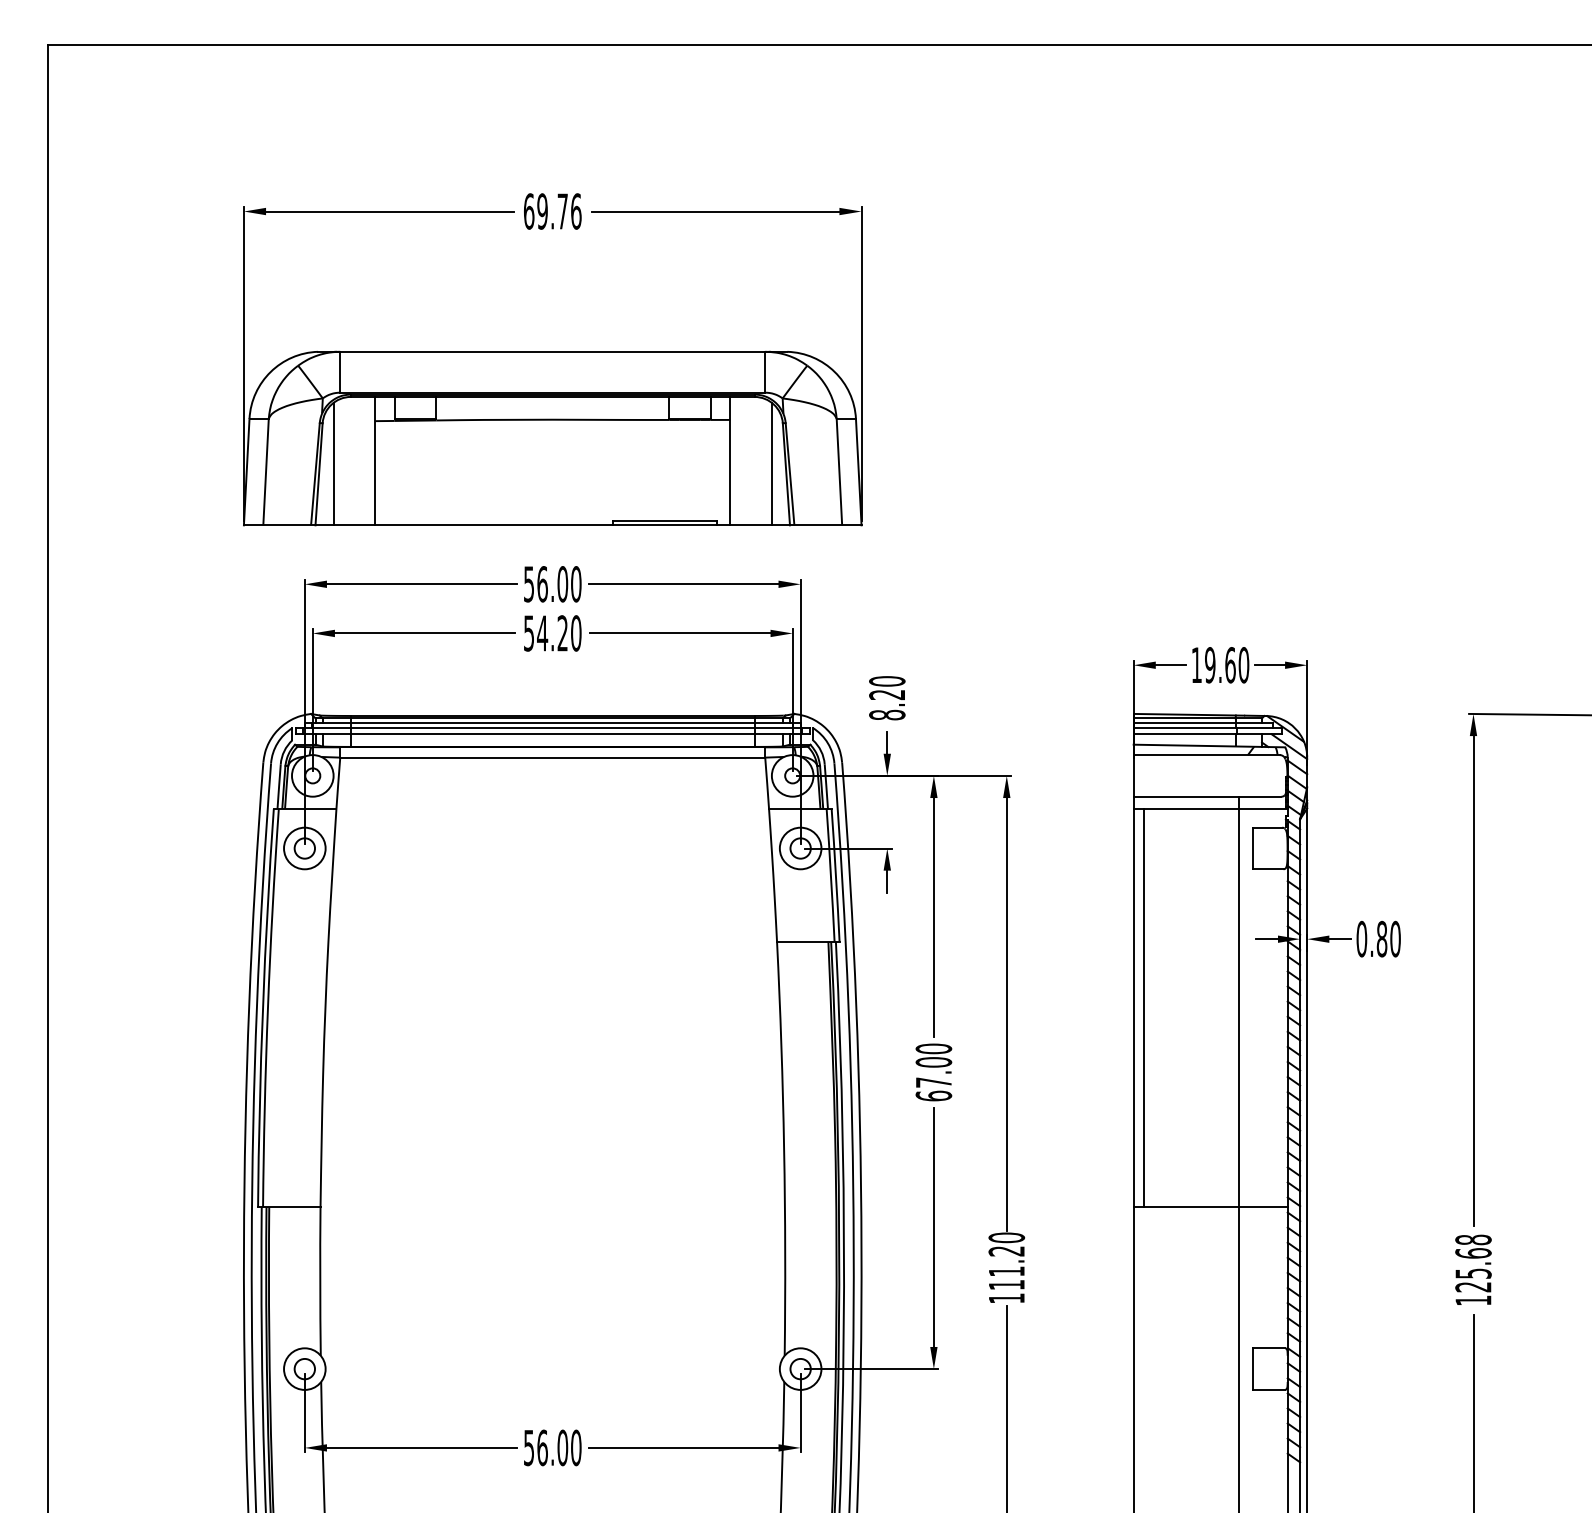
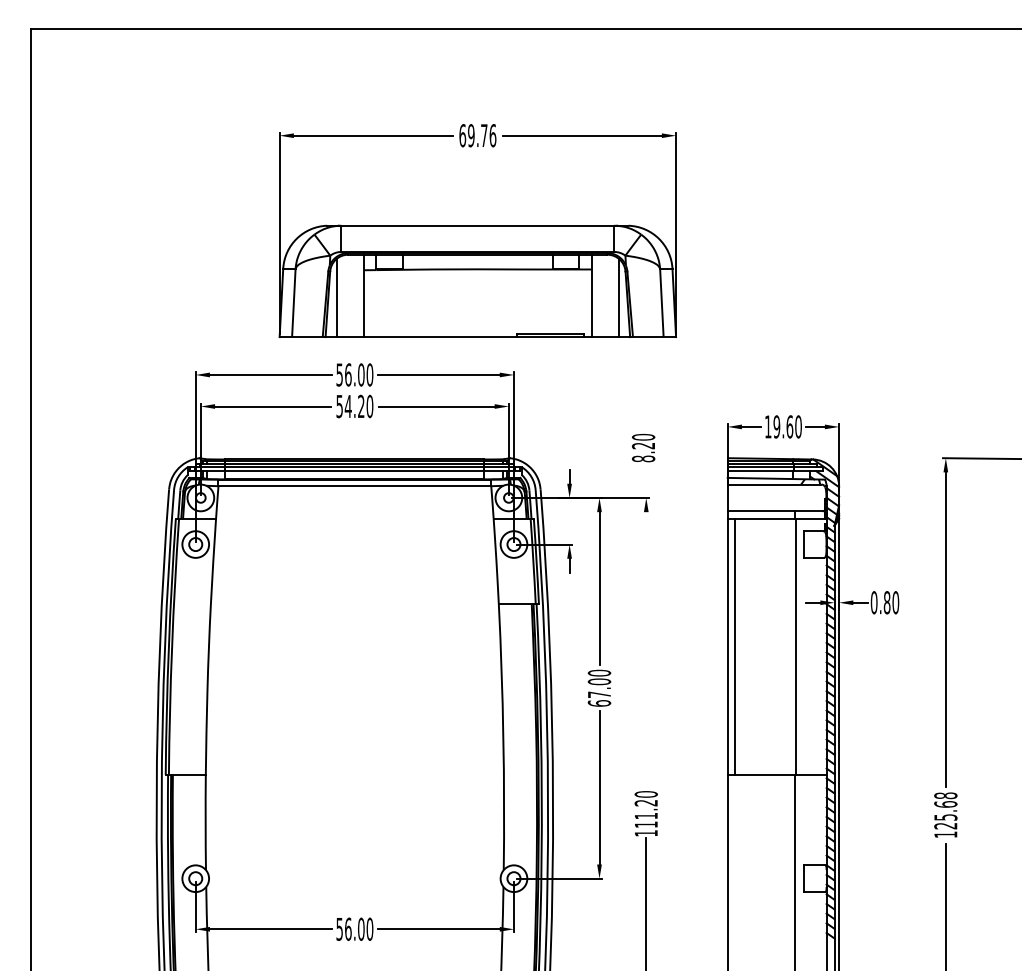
part: (552, 359) -> (477, 230), moved
text: (887, 698) -> (643, 448), moved
line: (1007, 1013) -> (646, 650), removed

